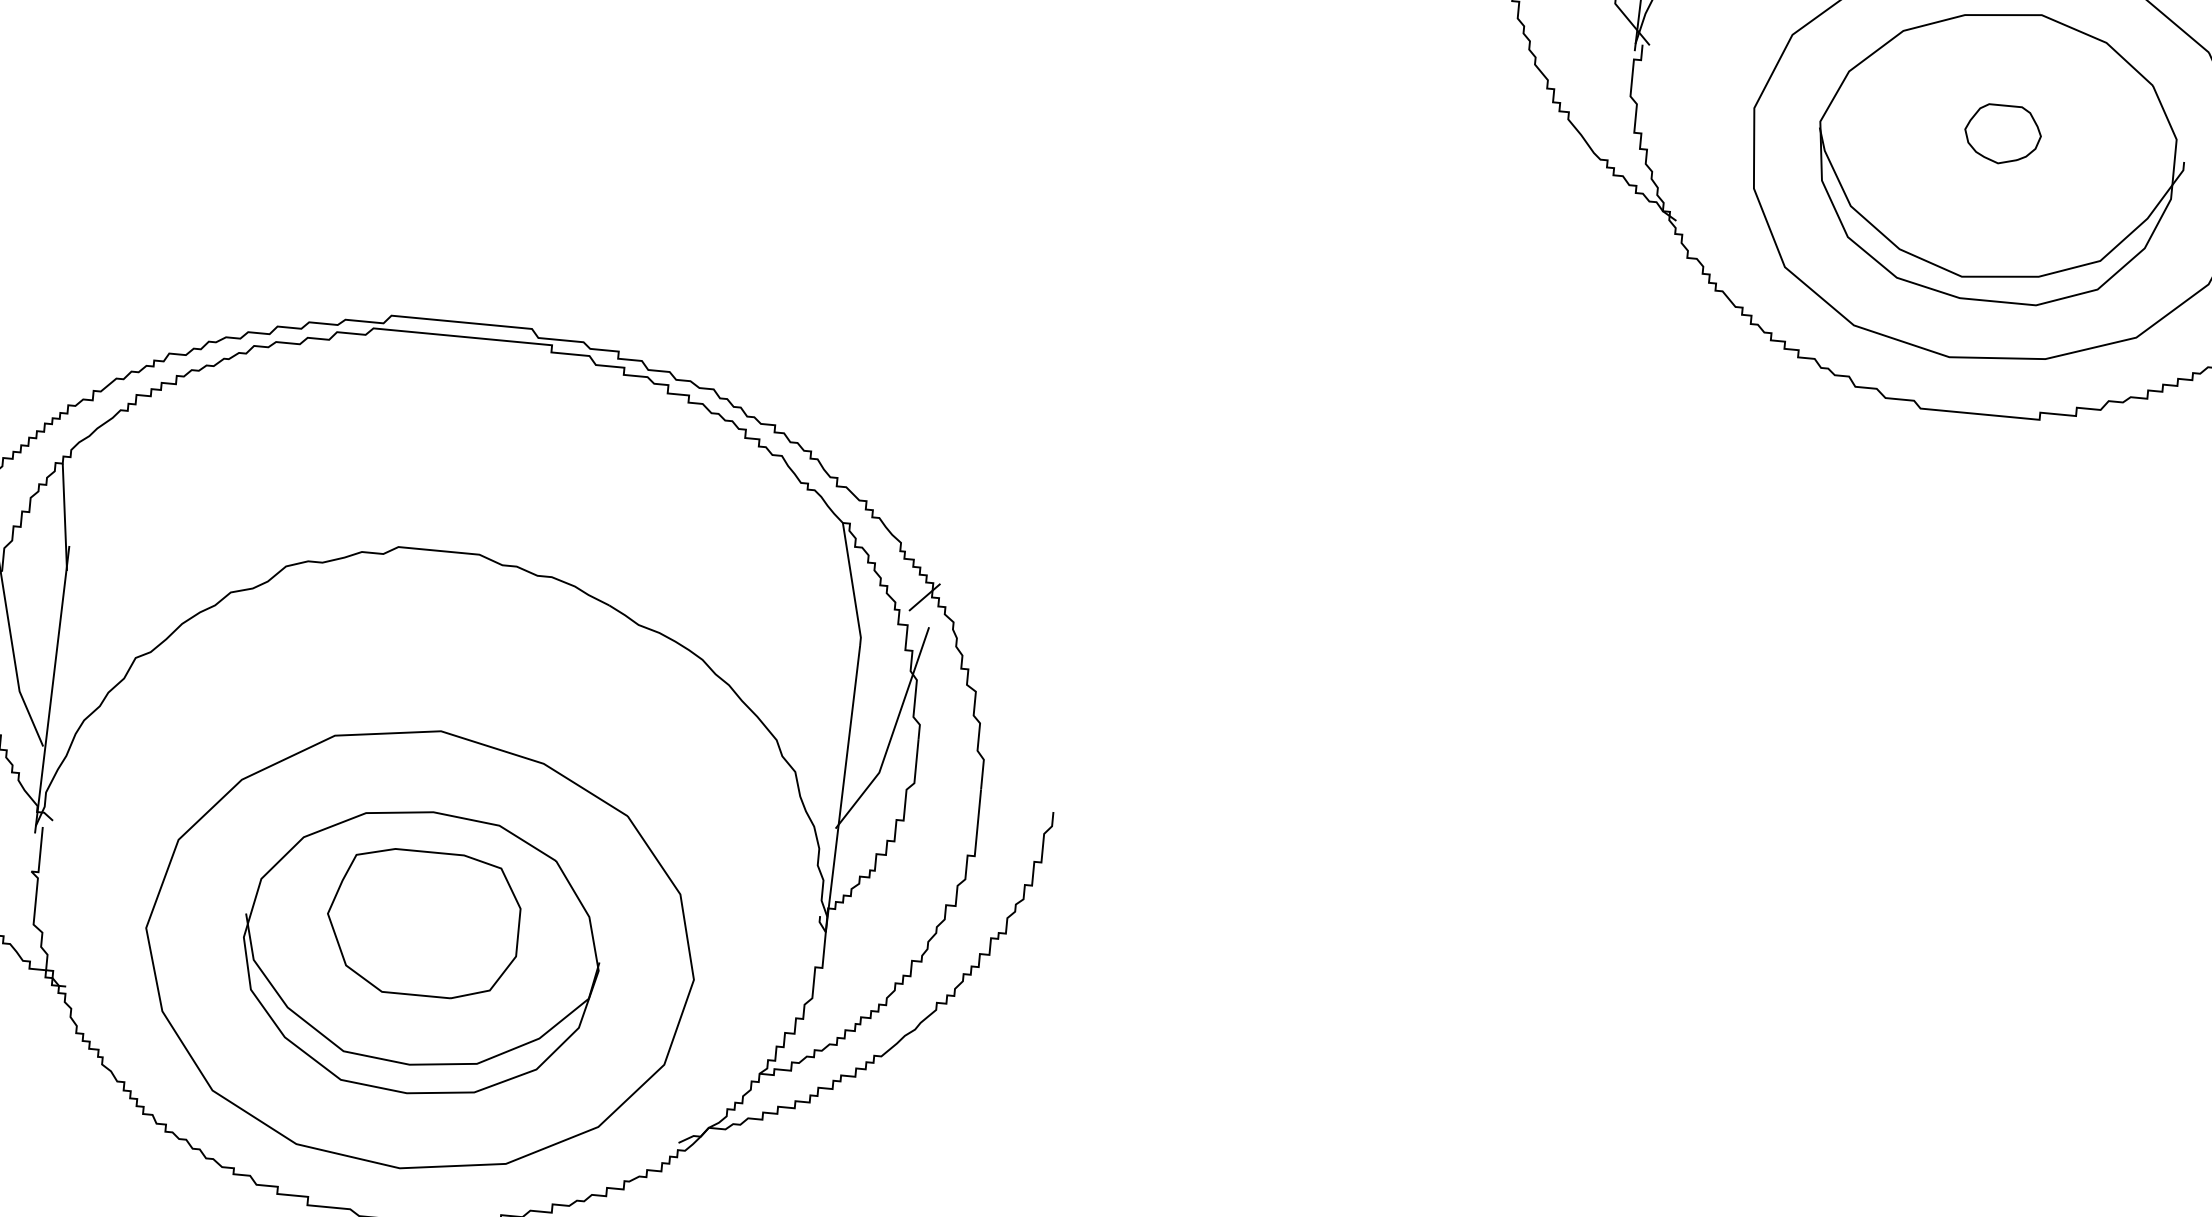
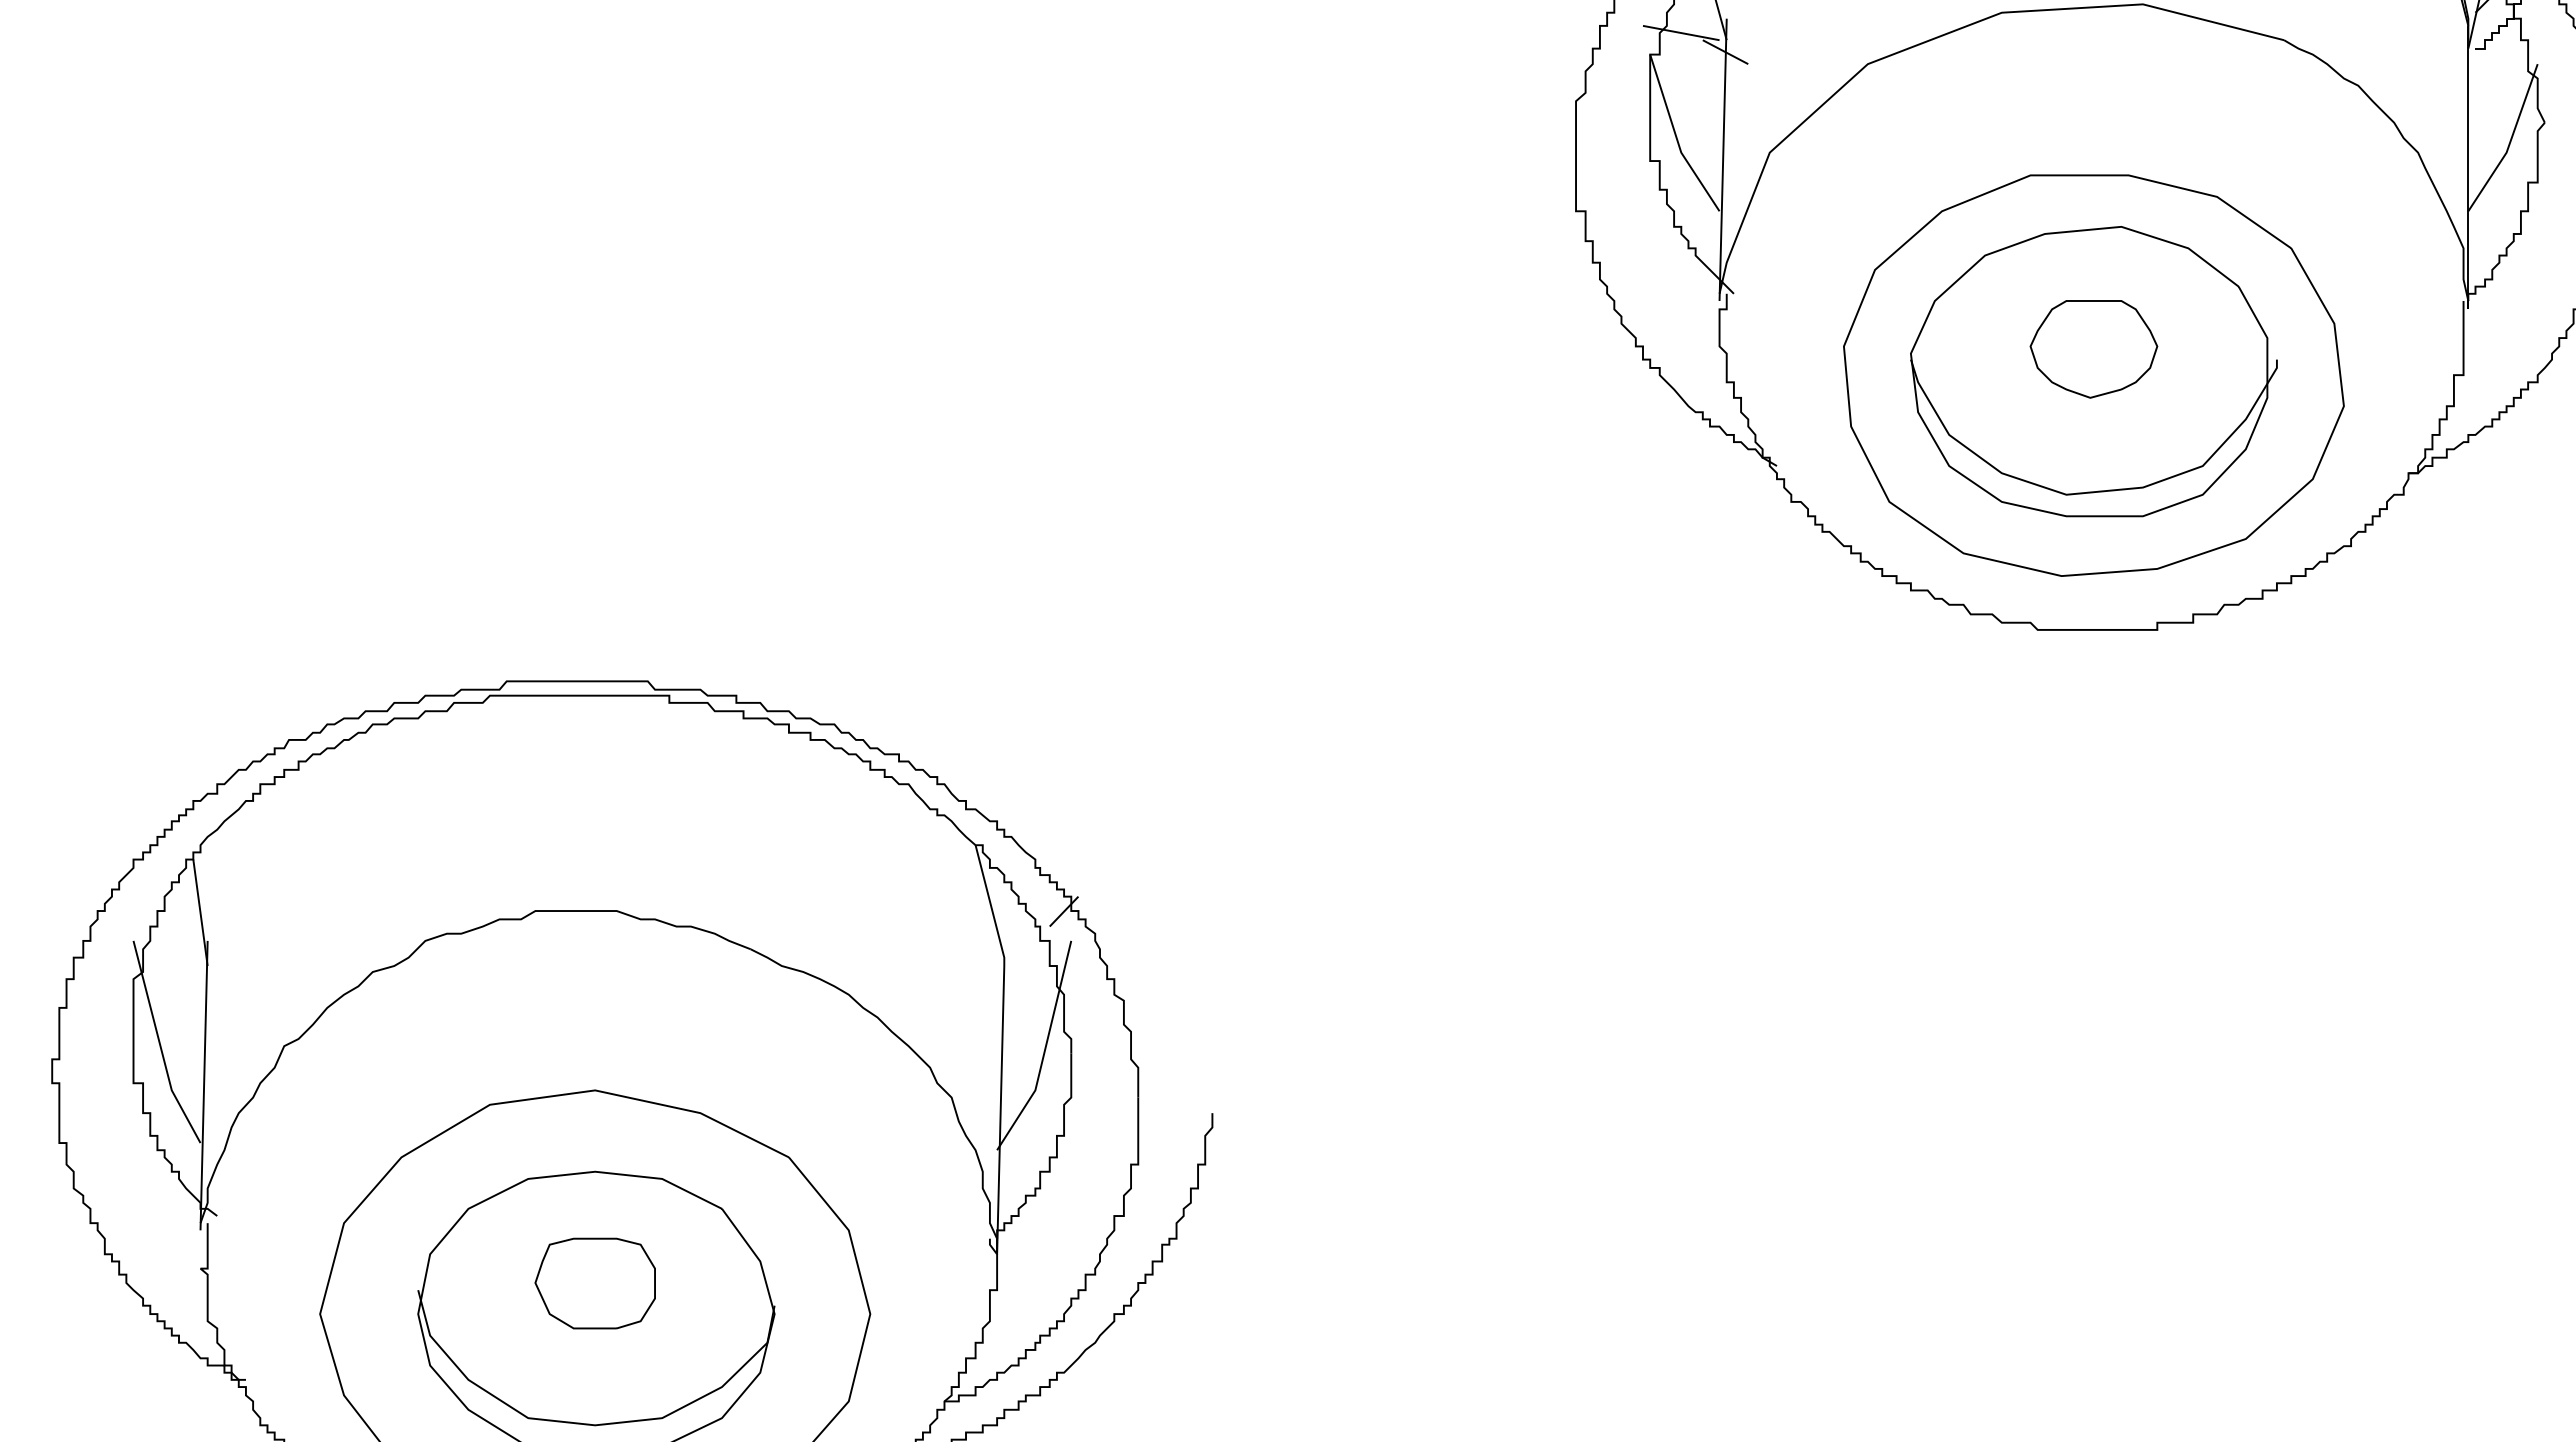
part: (2002, 134) -> (2093, 349), size x1.67
part: (422, 923) -> (594, 1283), size x0.62

